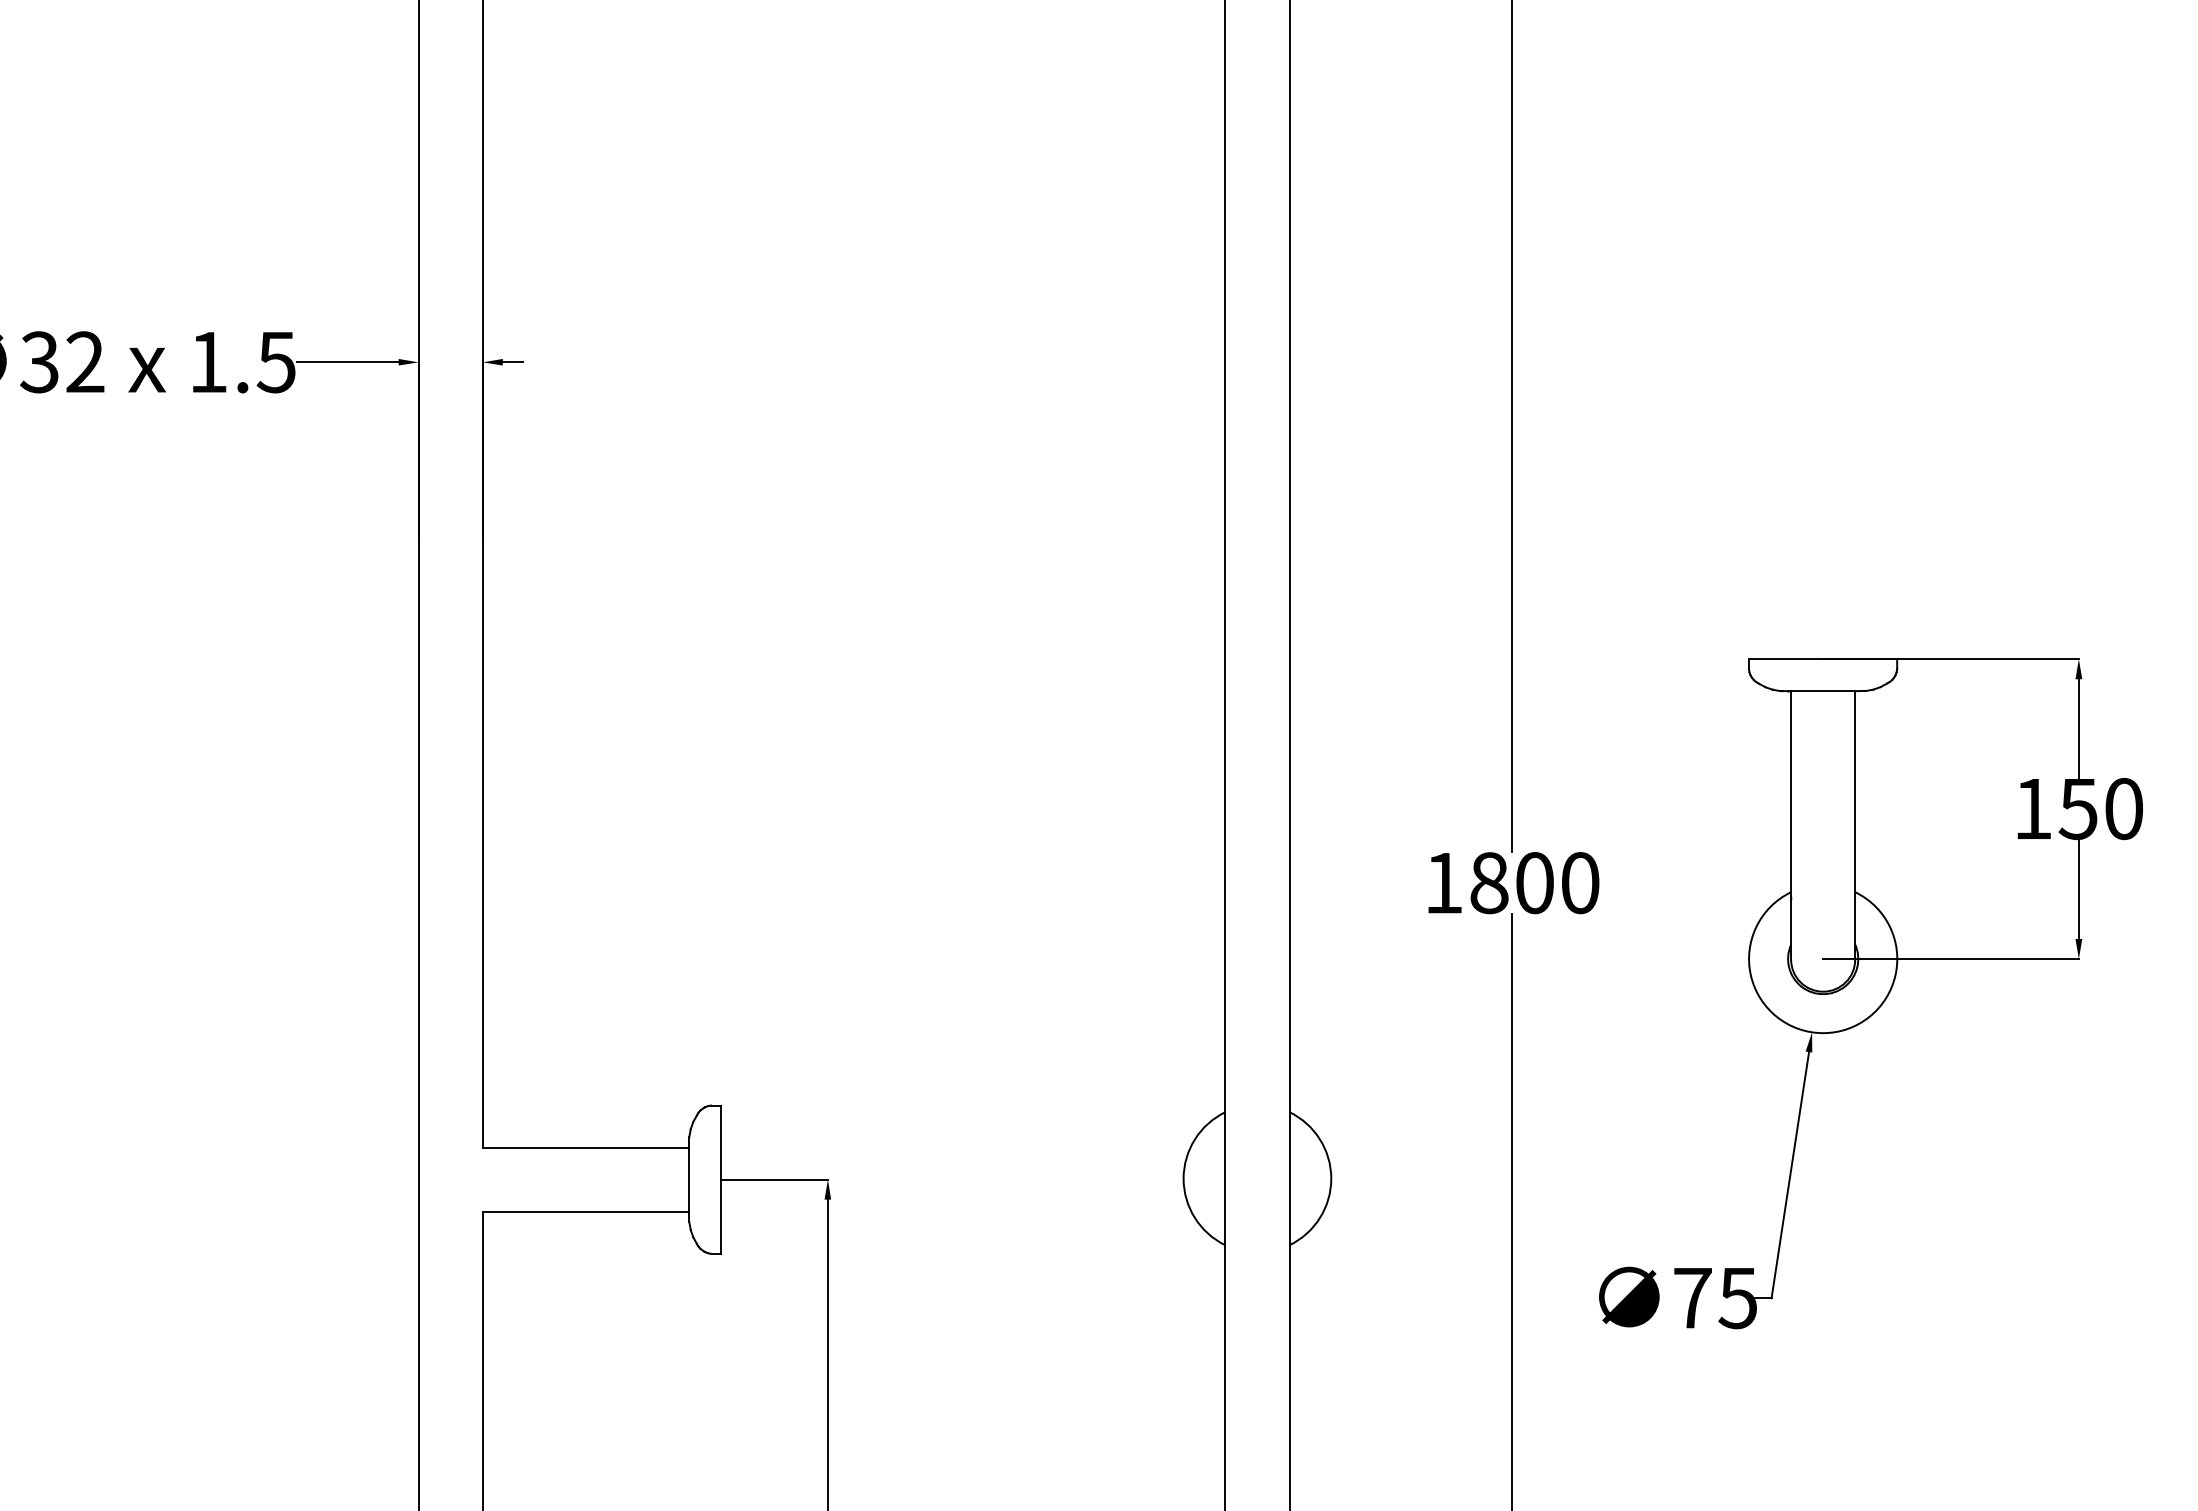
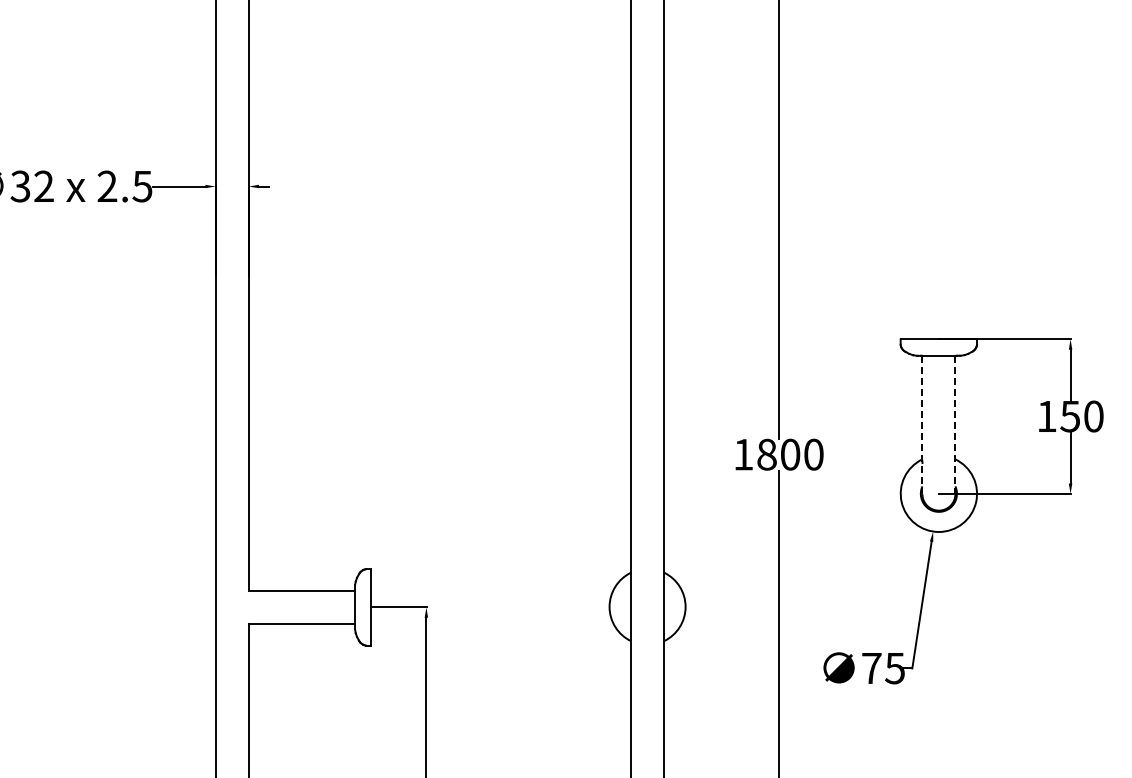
text: (208, 360) -> (107, 185), 1.5 -> 2.5
line: (1791, 826) -> (922, 425), solid -> dashed
line: (1855, 826) -> (955, 425), solid -> dashed

